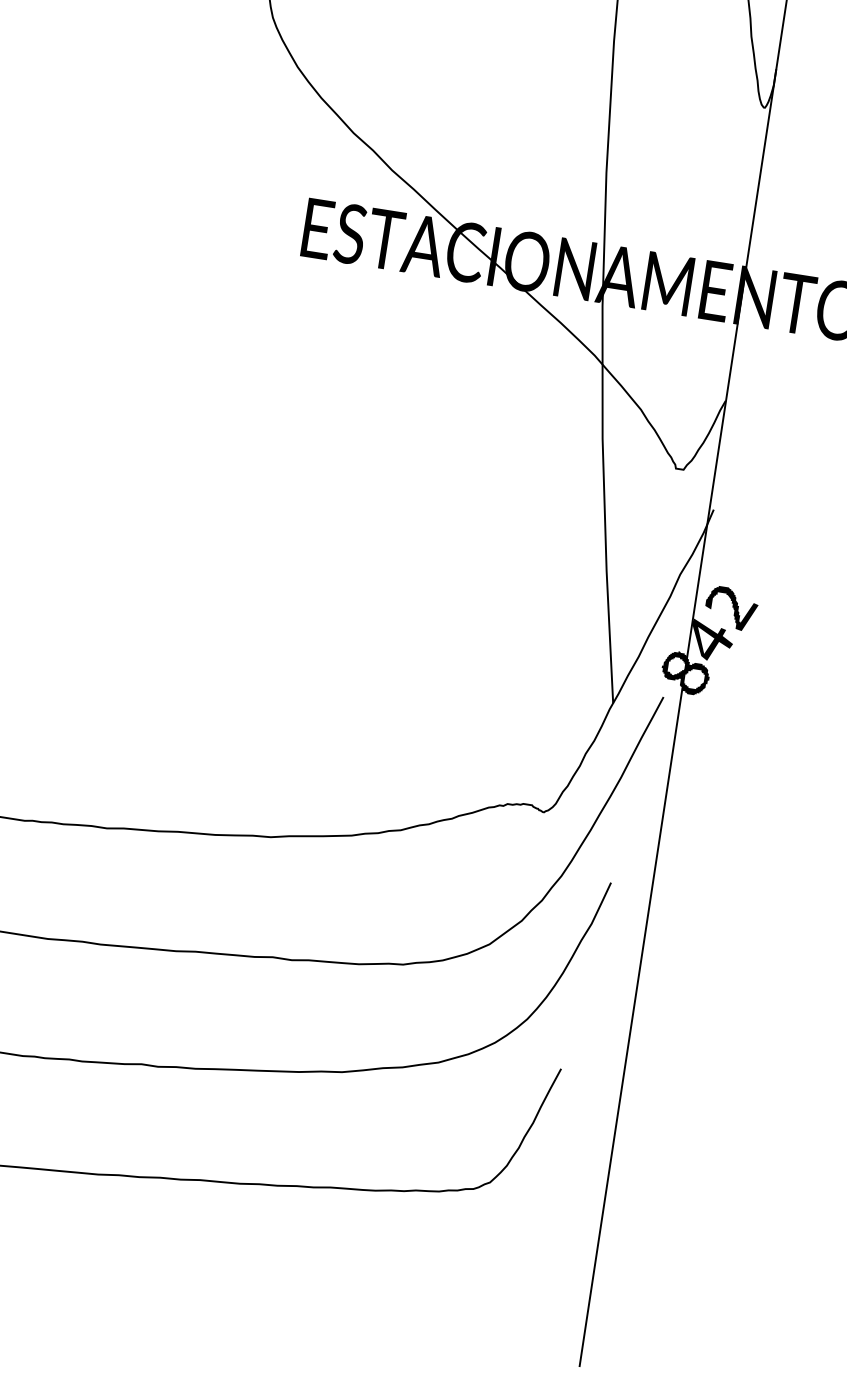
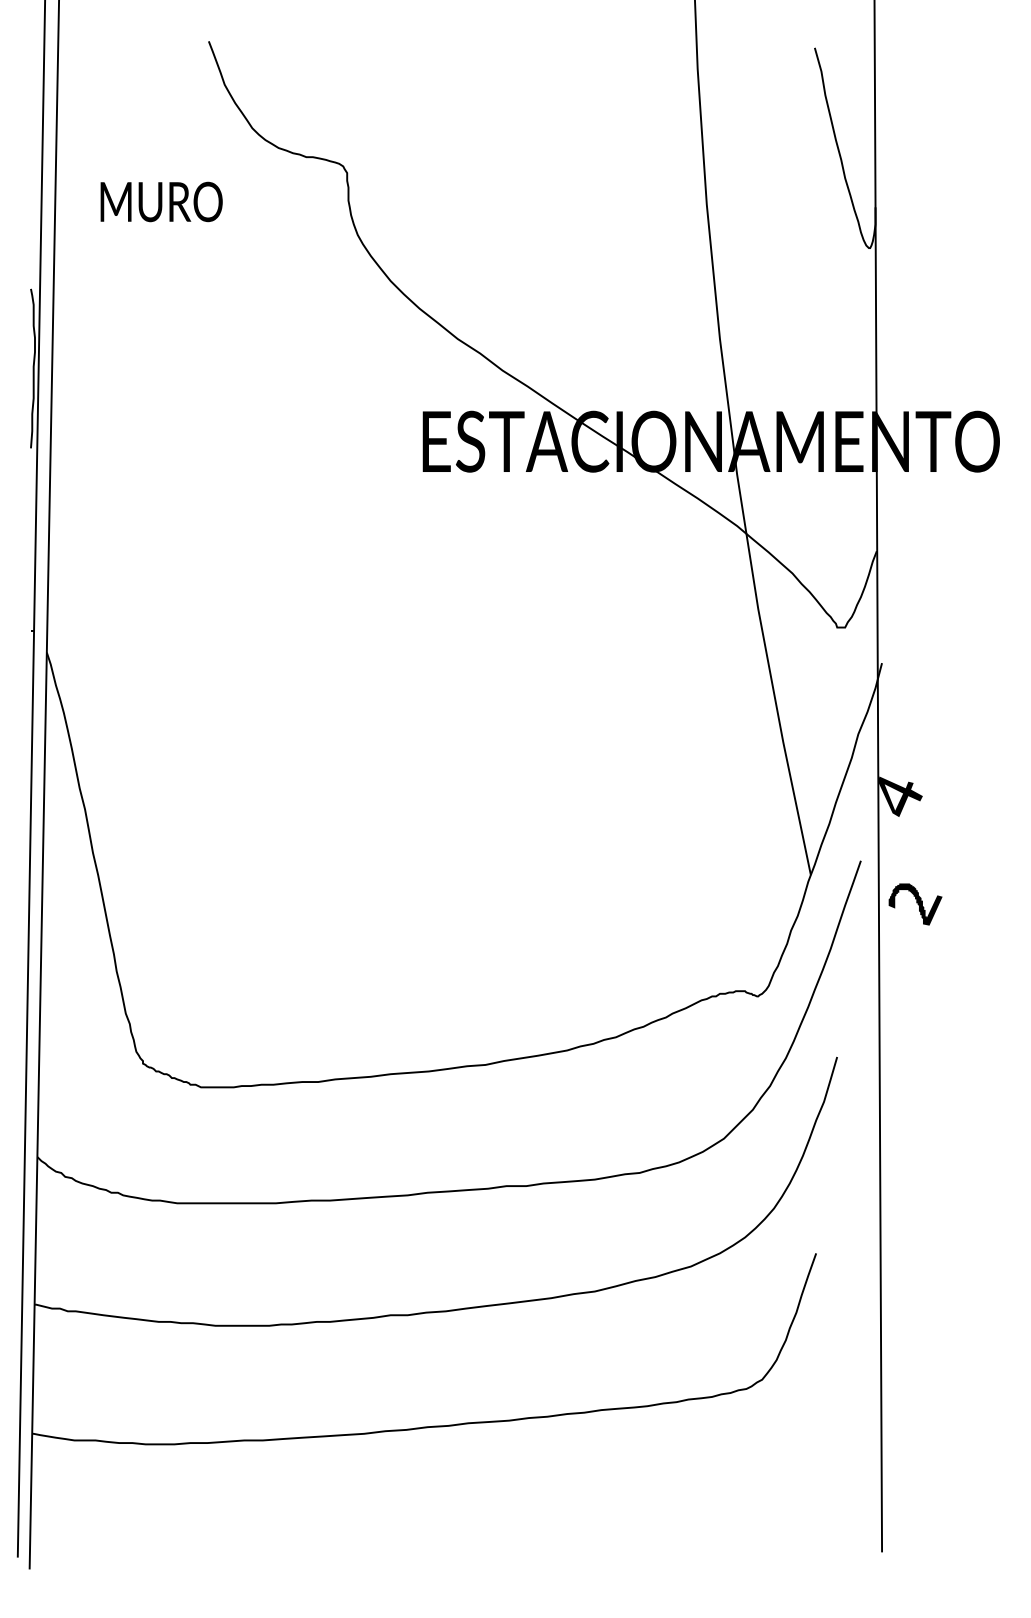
part: (731, 608) -> (915, 904), moved
fill: (685, 673) -> (879, 833), removed

